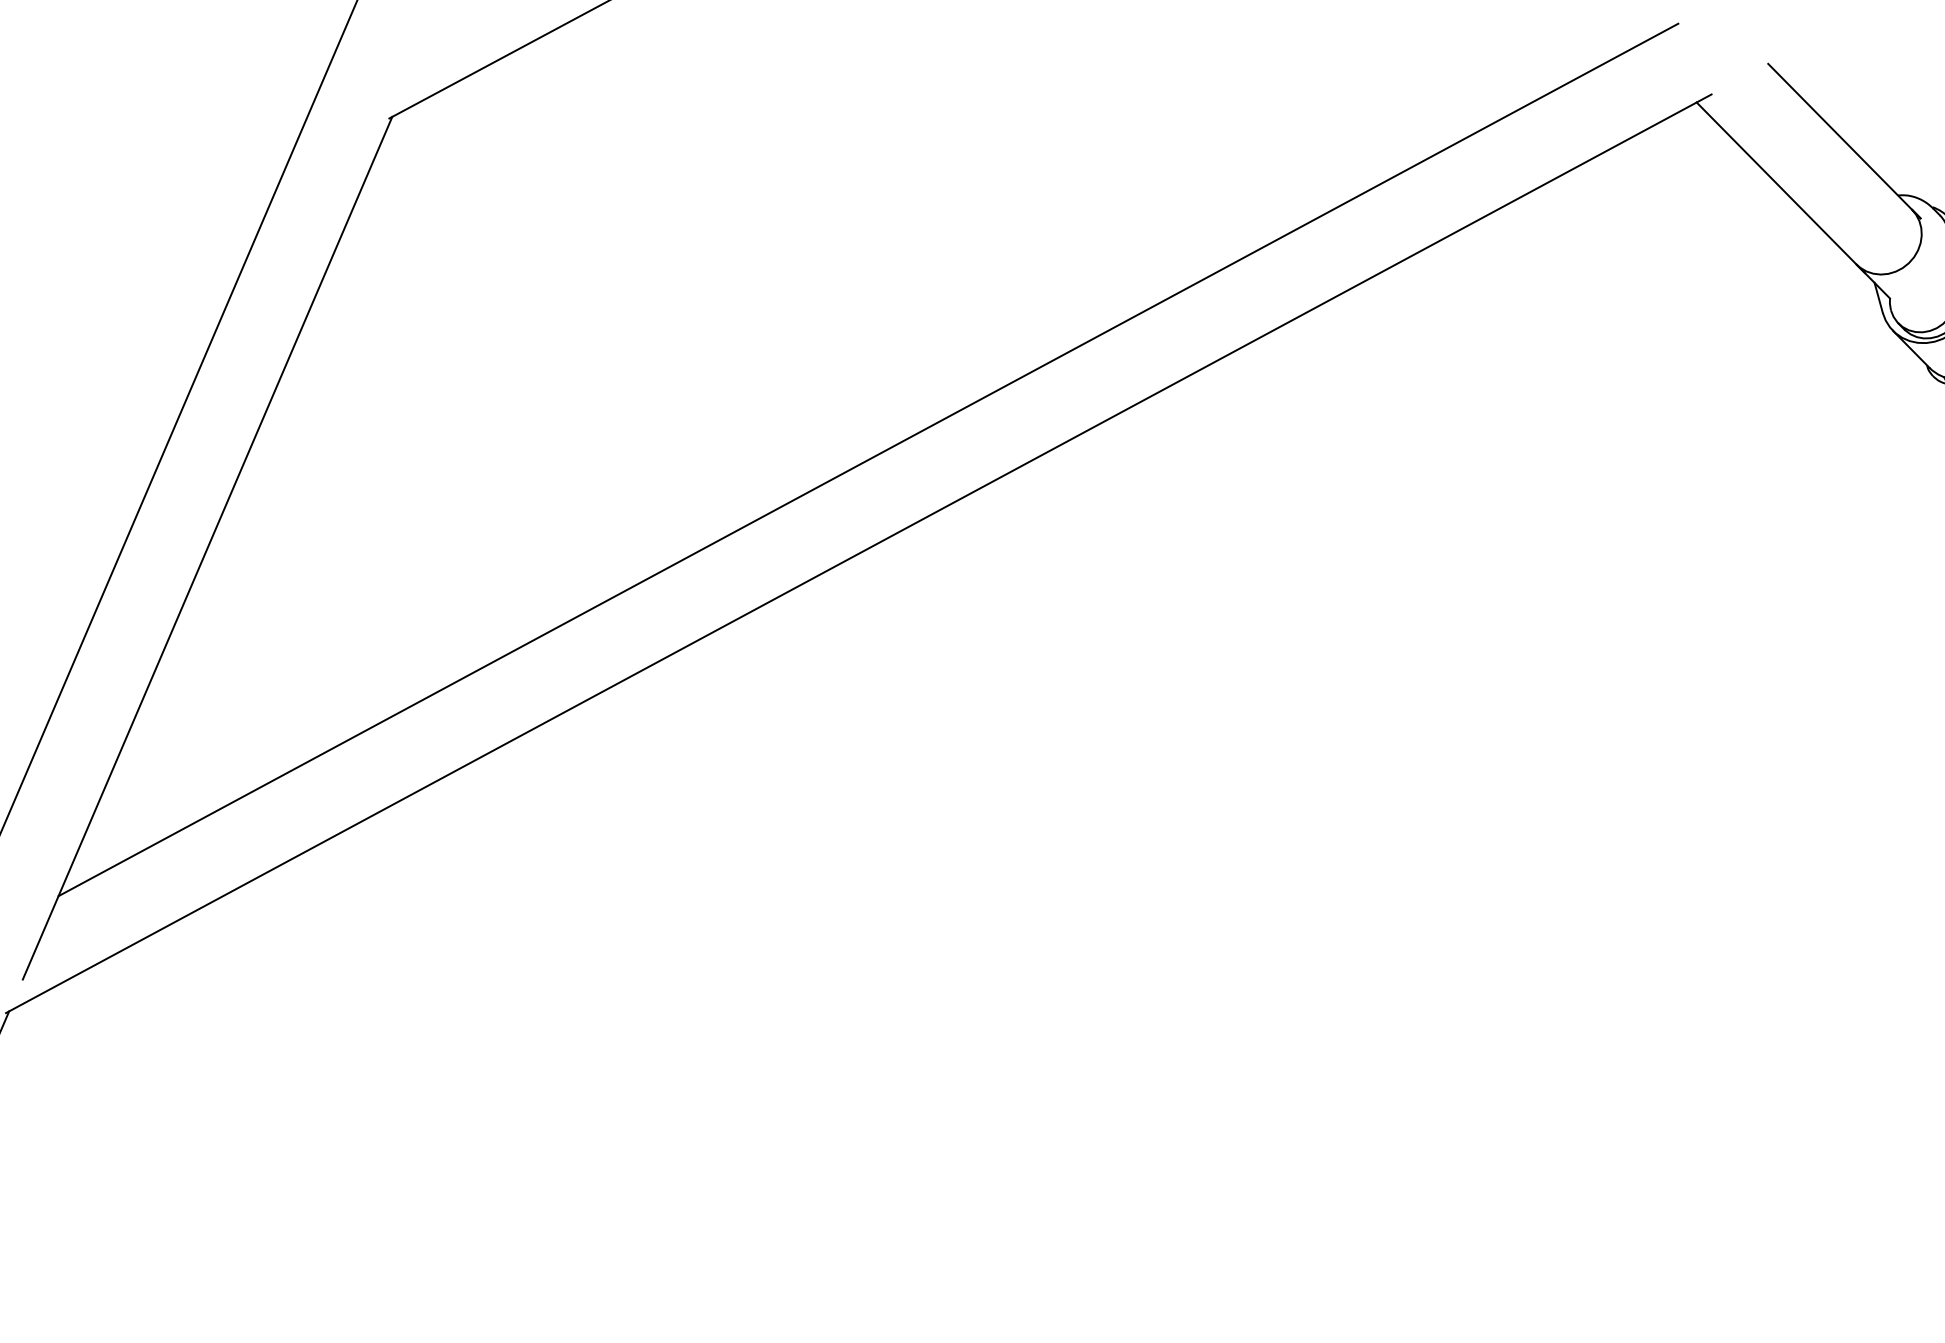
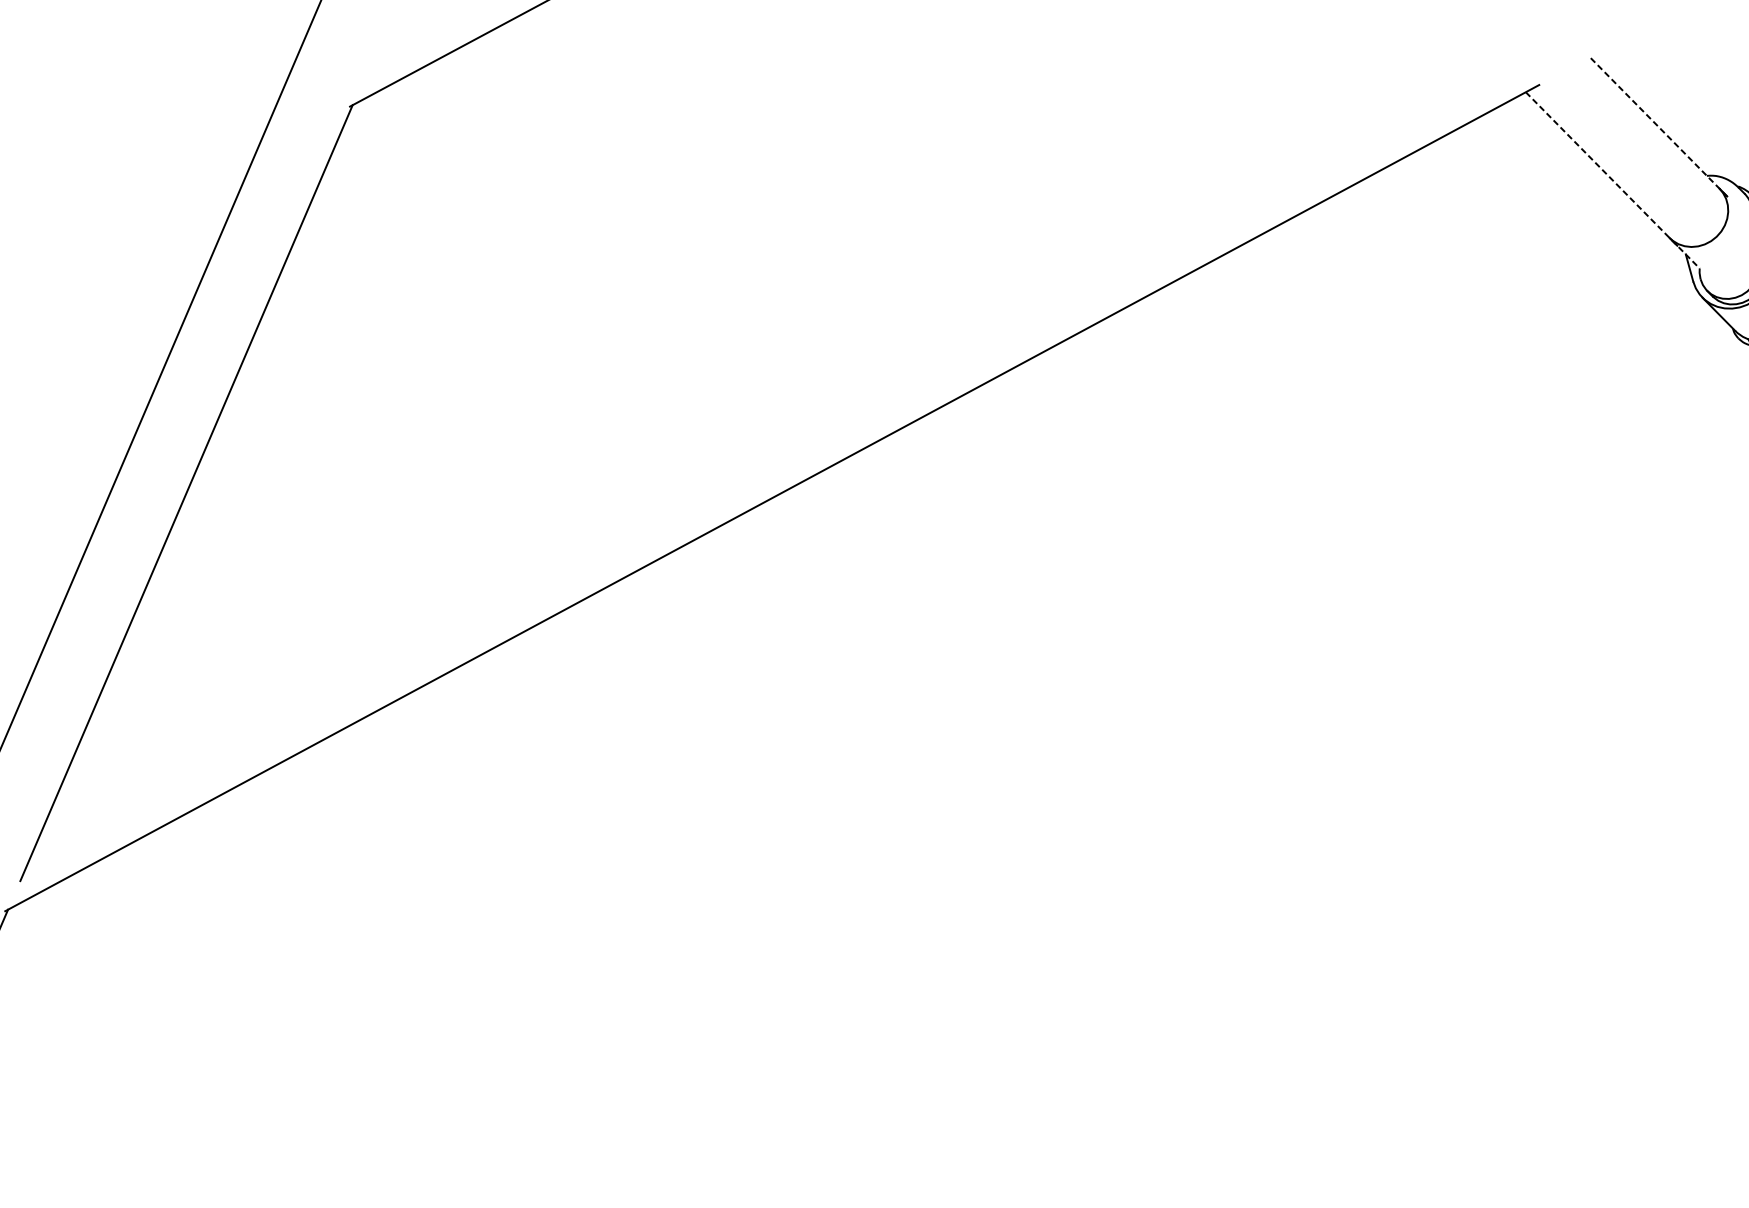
line: (1844, 140) -> (1658, 126), solid -> dashed
line: (1793, 200) -> (1612, 180), solid -> dashed
line: (868, 459) -> (780, 413), removed

